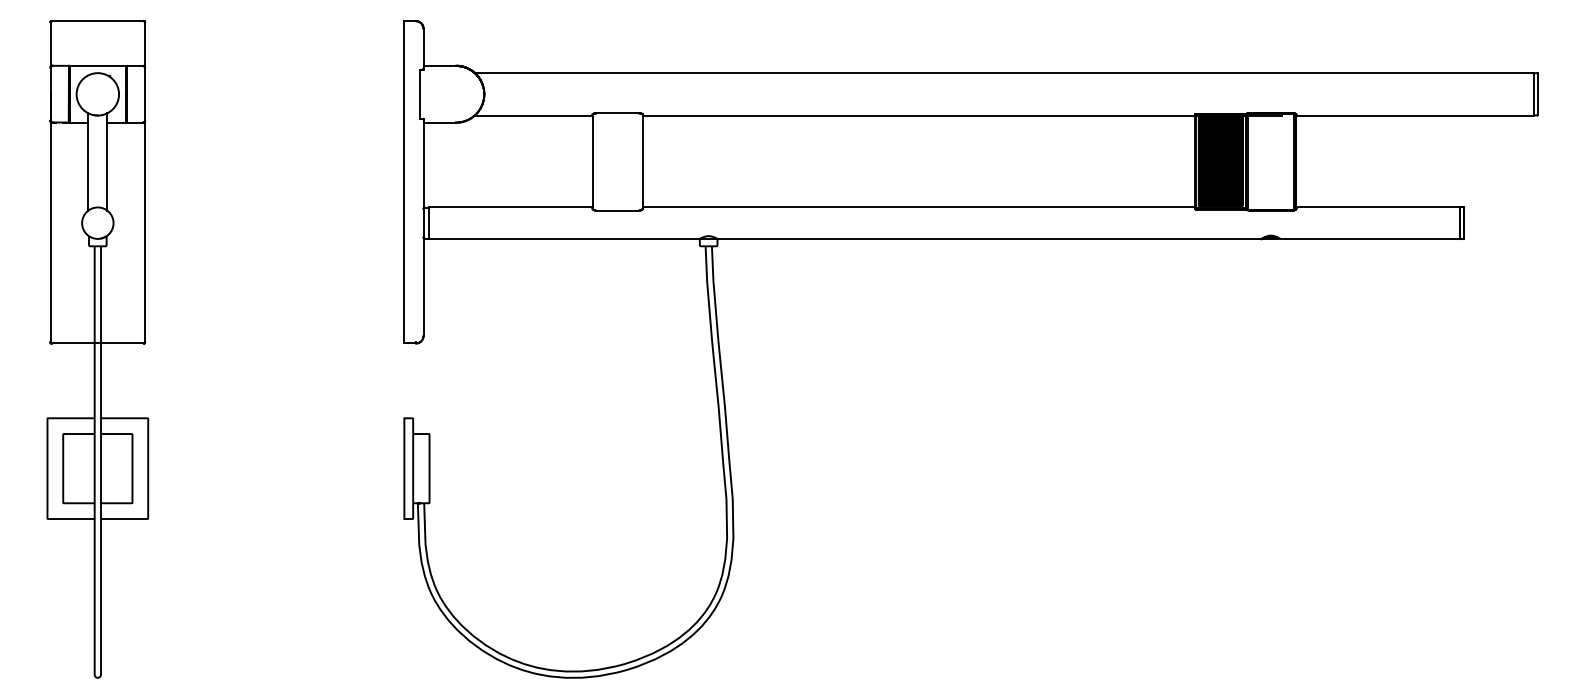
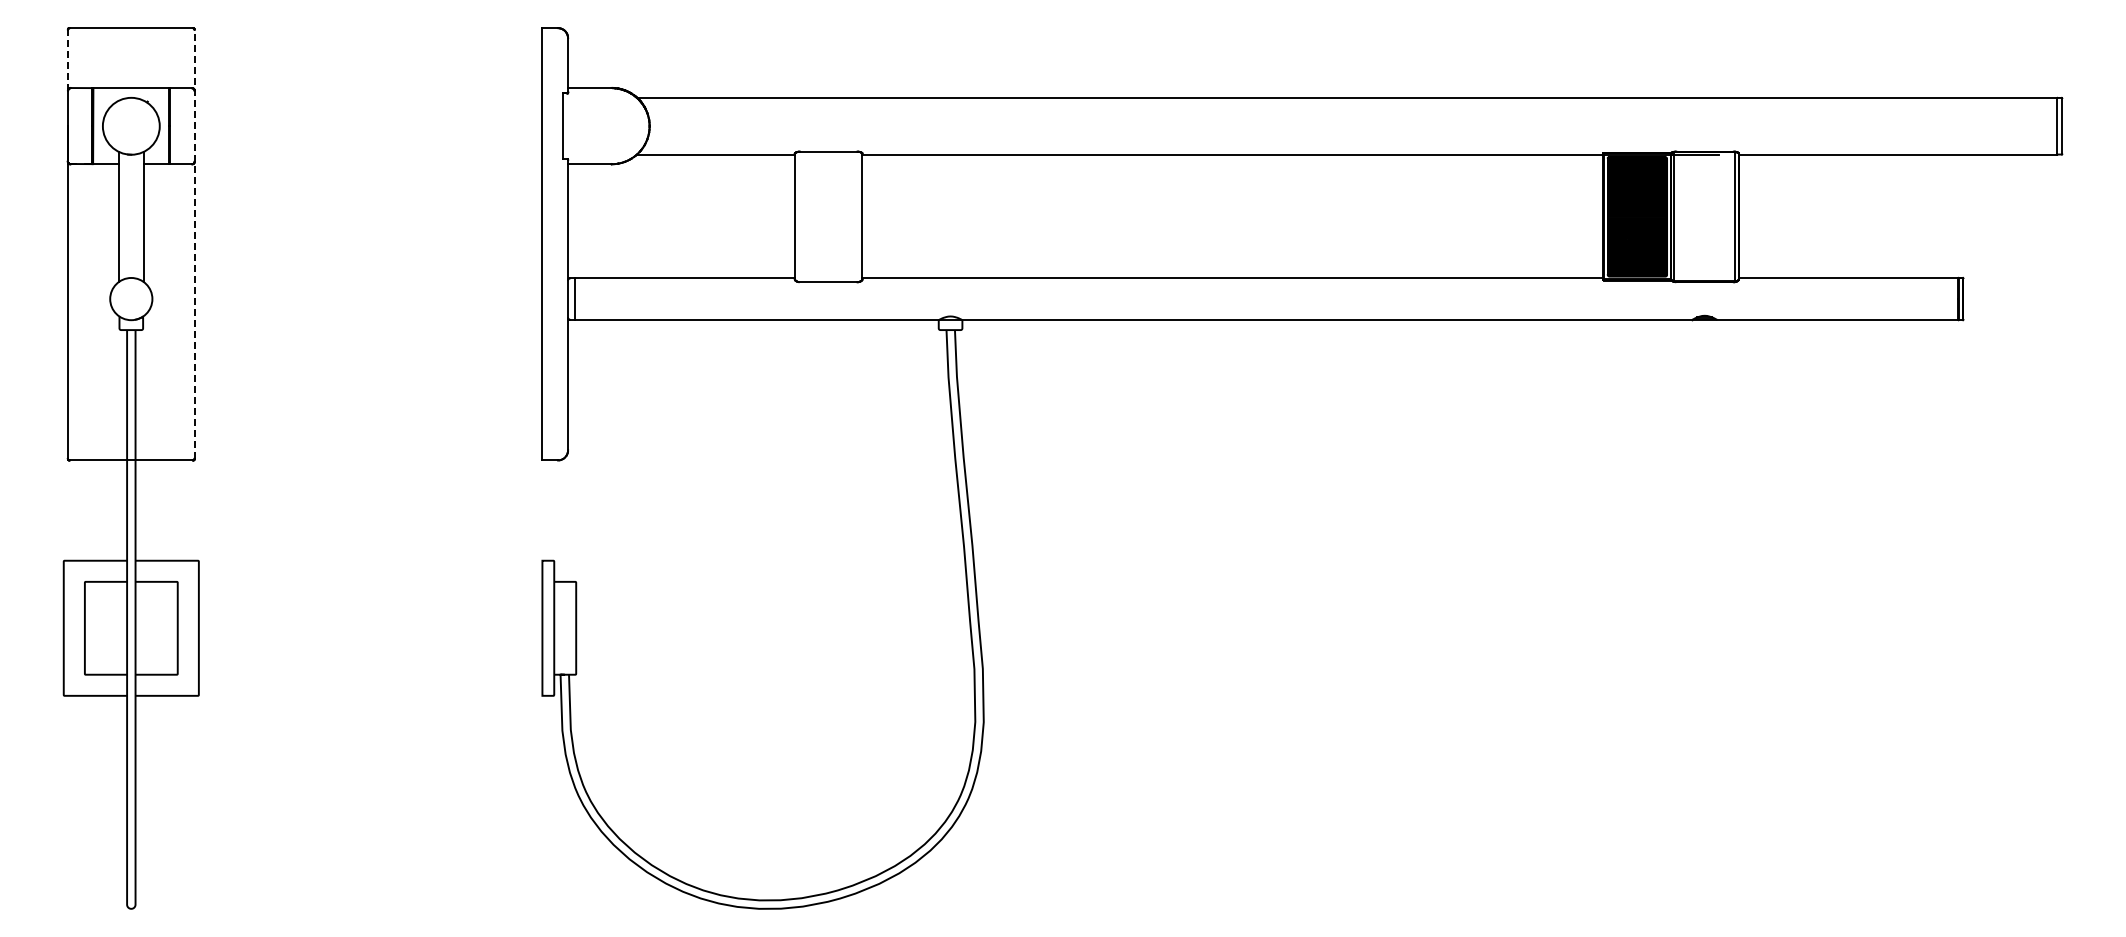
line: (51, 44) -> (68, 59), solid -> dashed
line: (144, 181) -> (194, 243), solid -> dashed

